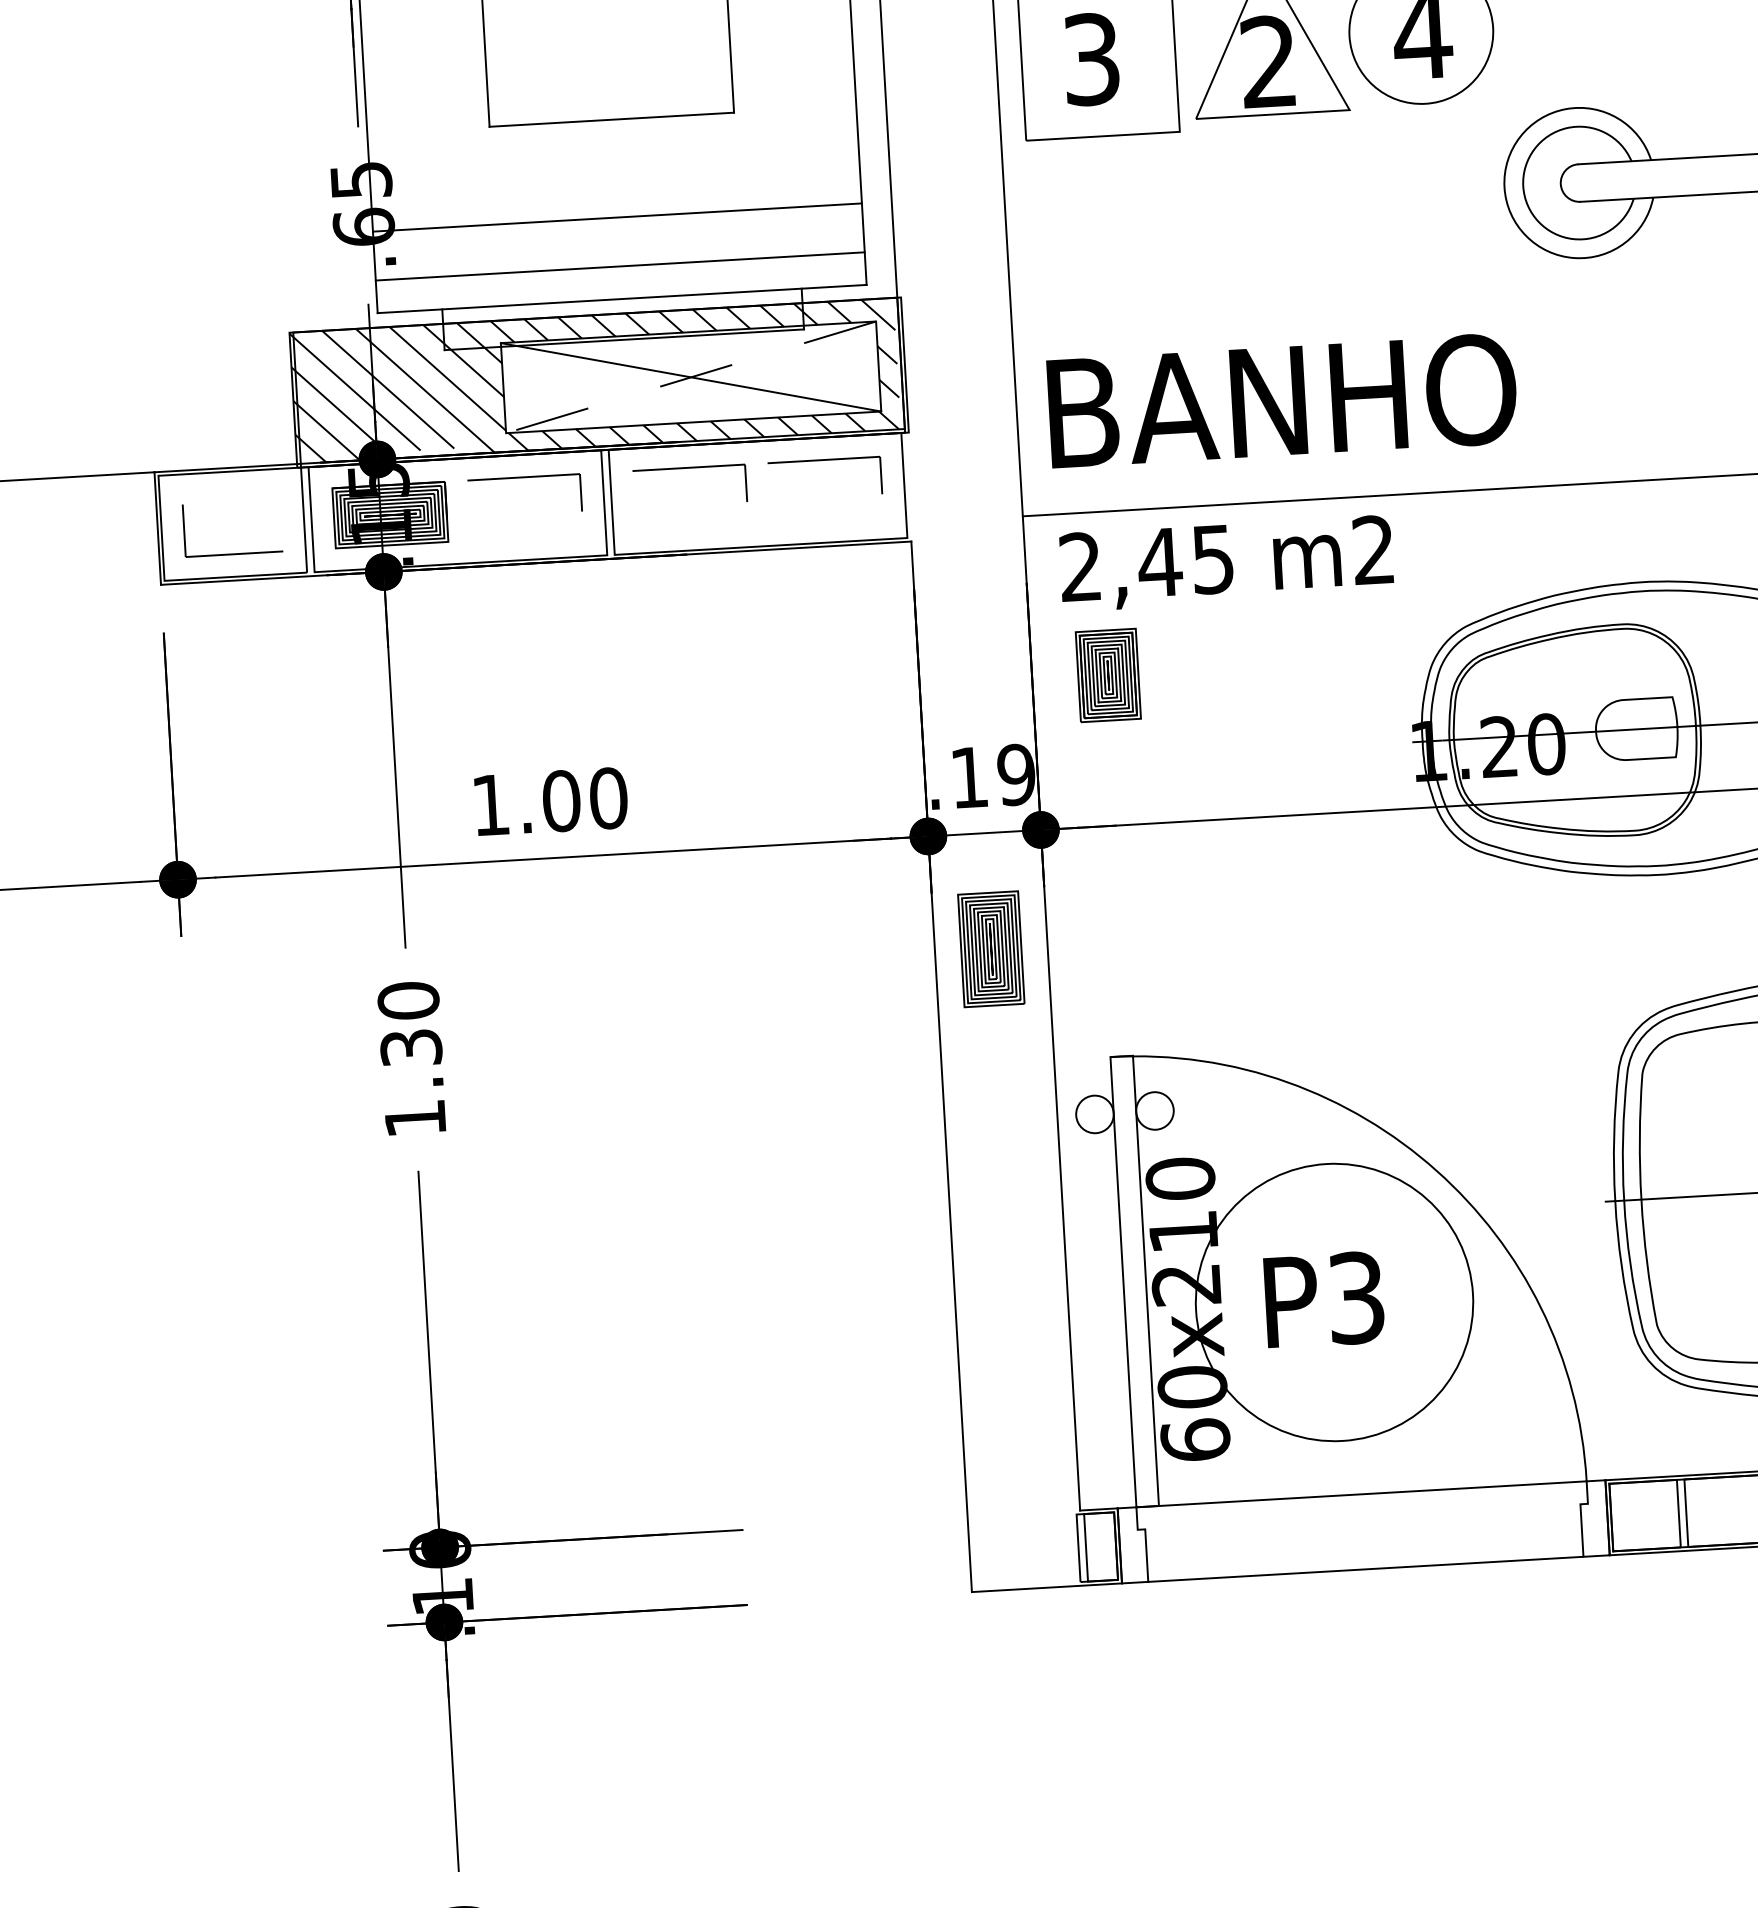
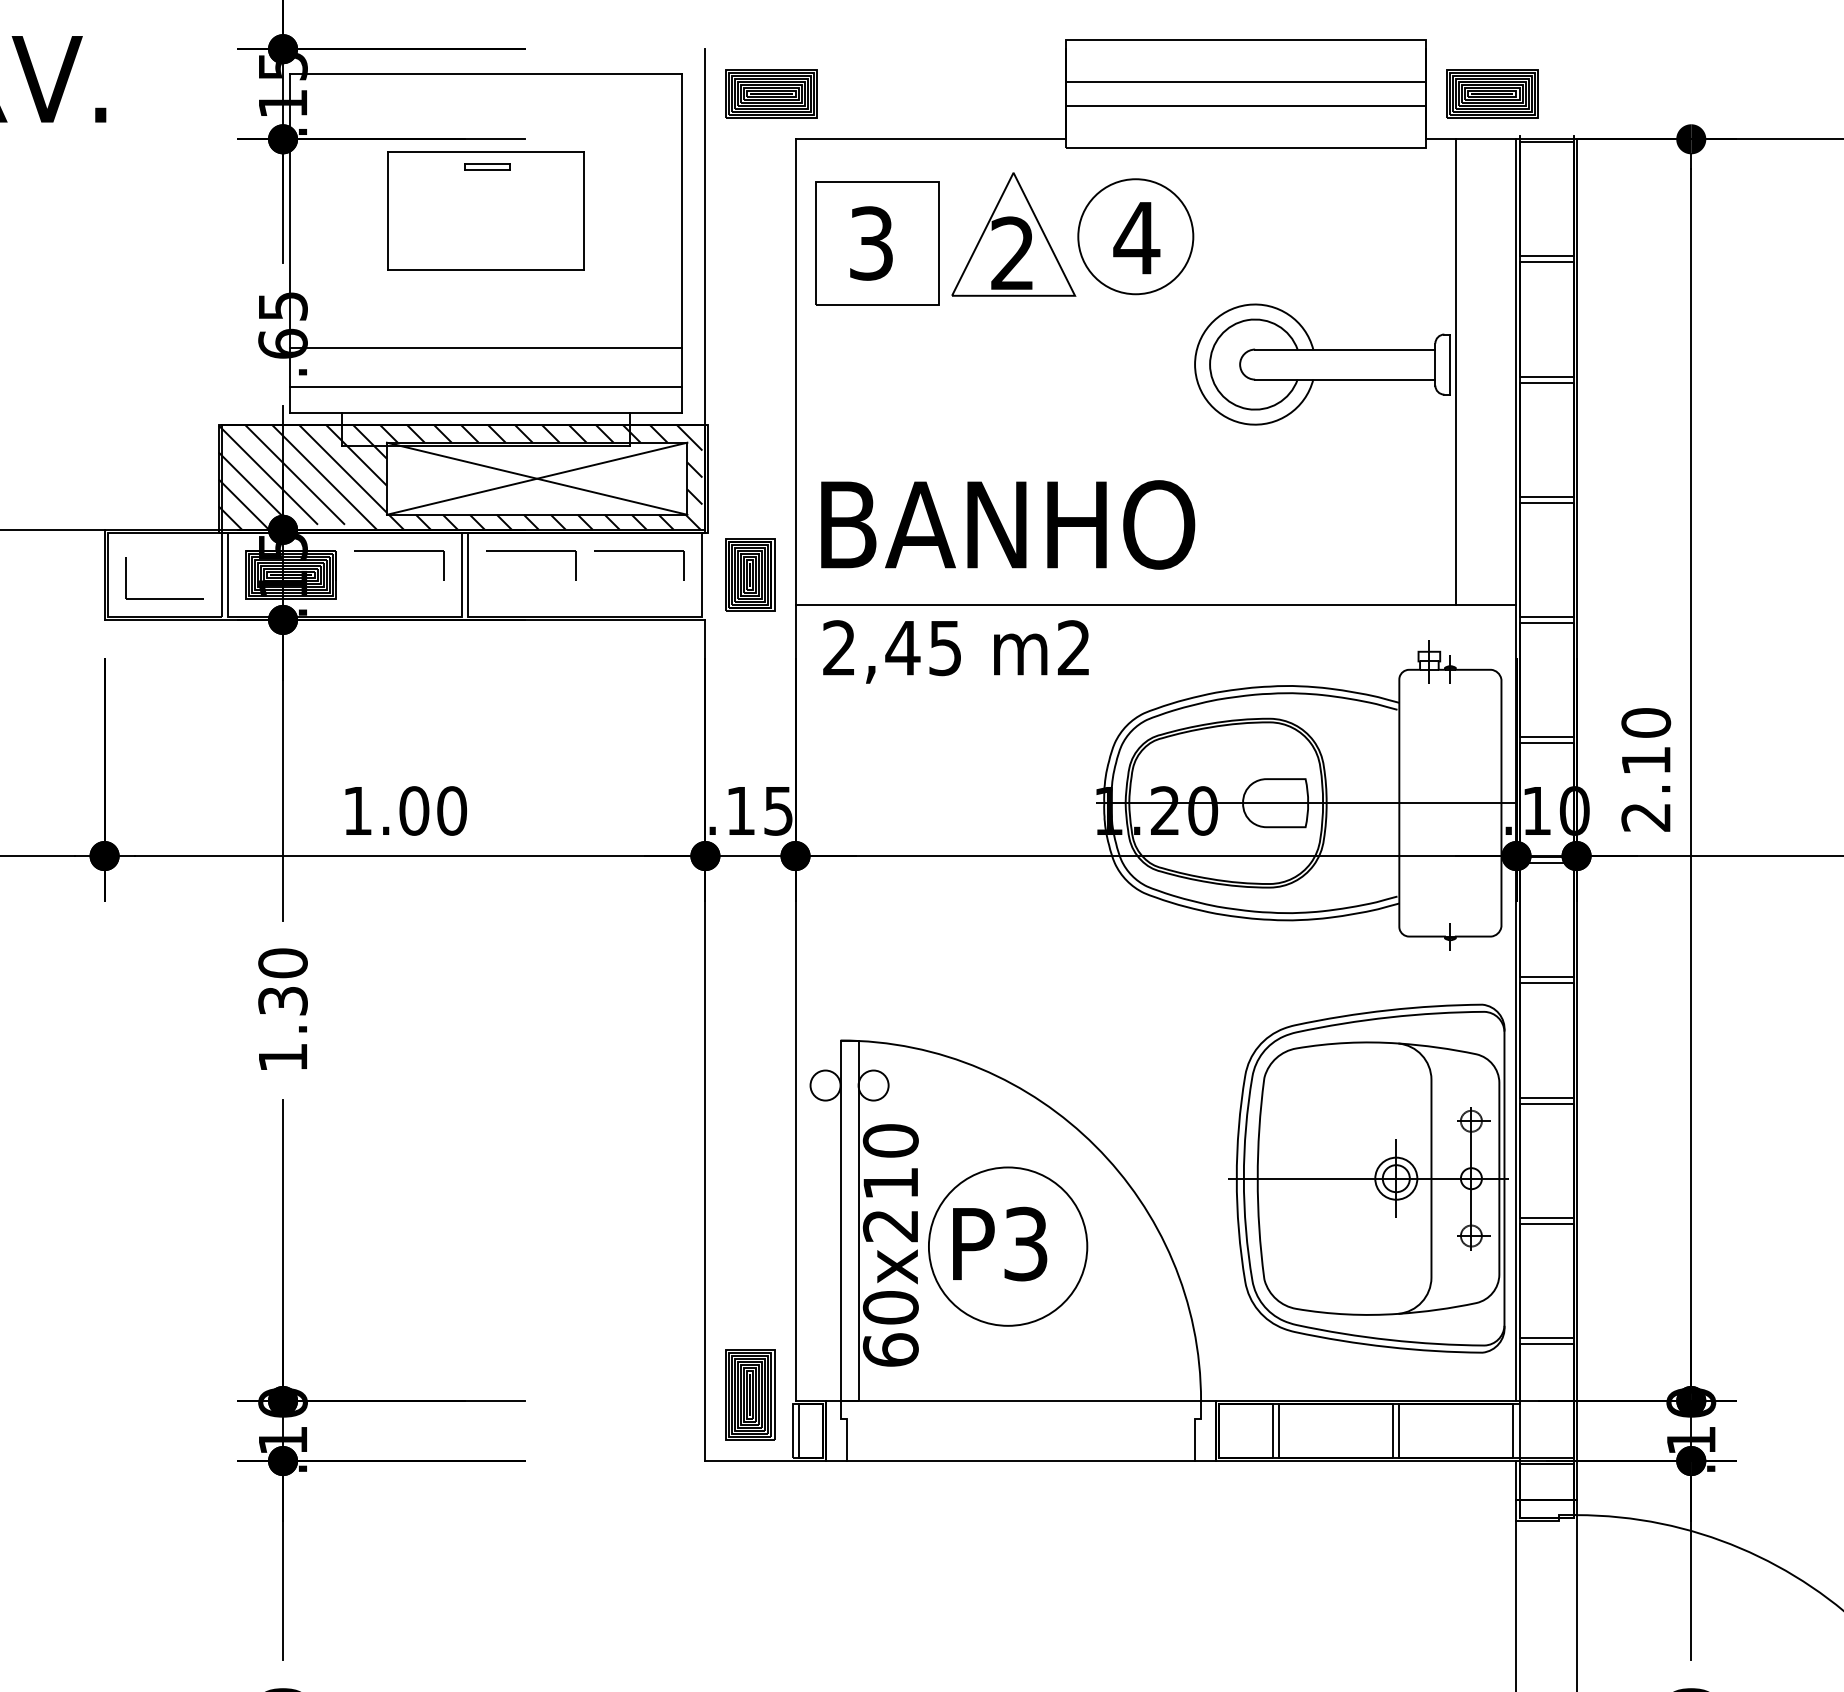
line: (690, 377) -> (536, 478), dashed -> solid
part: (1108, 675) -> (750, 574), moved
text: (1016, 774) -> (778, 810), .19 -> .15
part: (991, 948) -> (750, 1394), moved
circle: (1333, 1302) -> (1007, 1246), size x0.71

